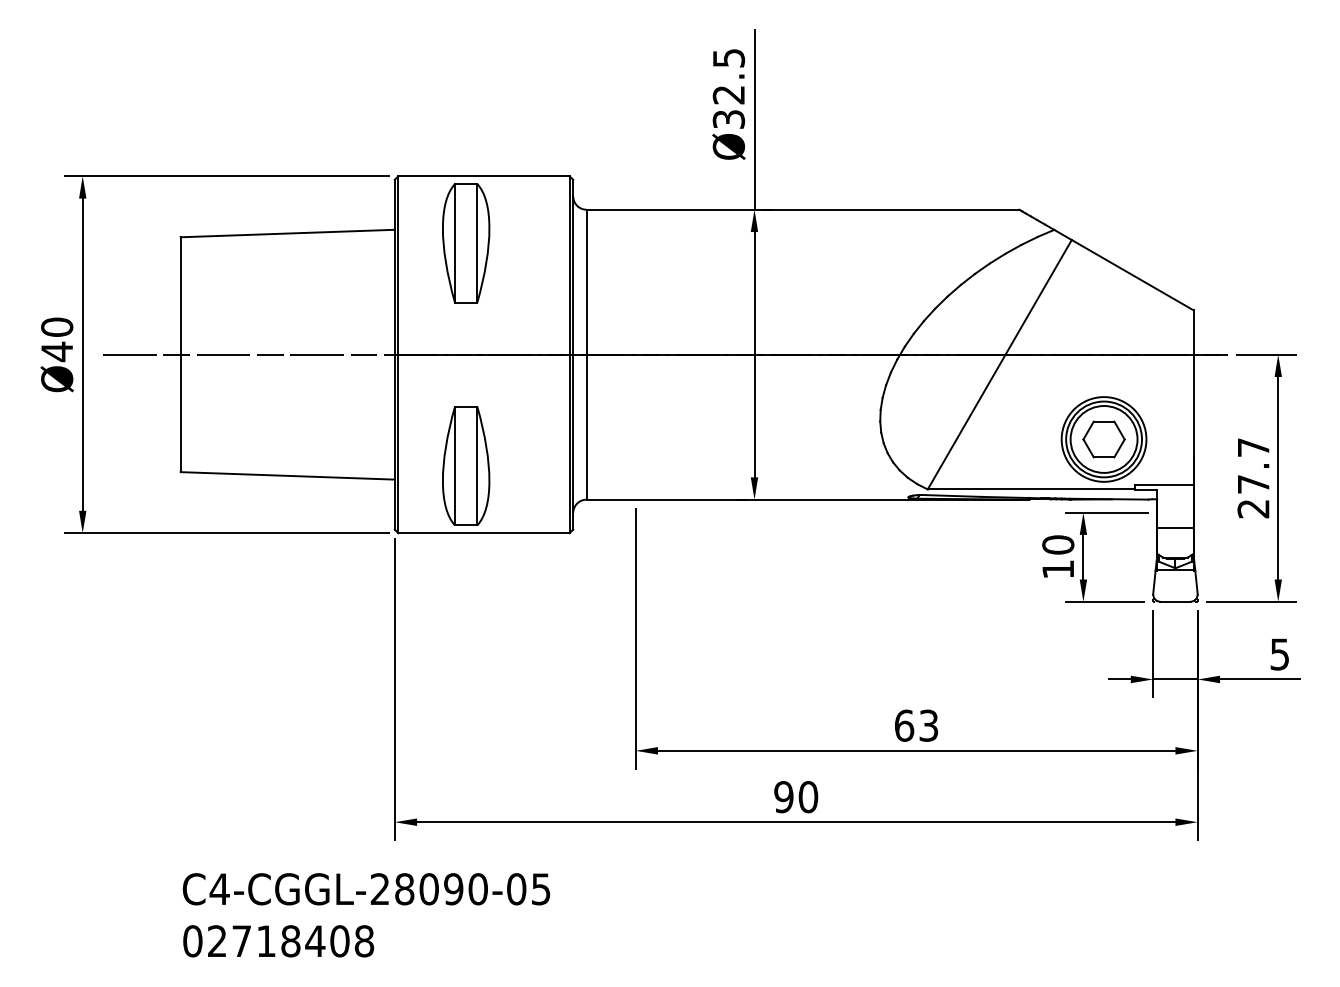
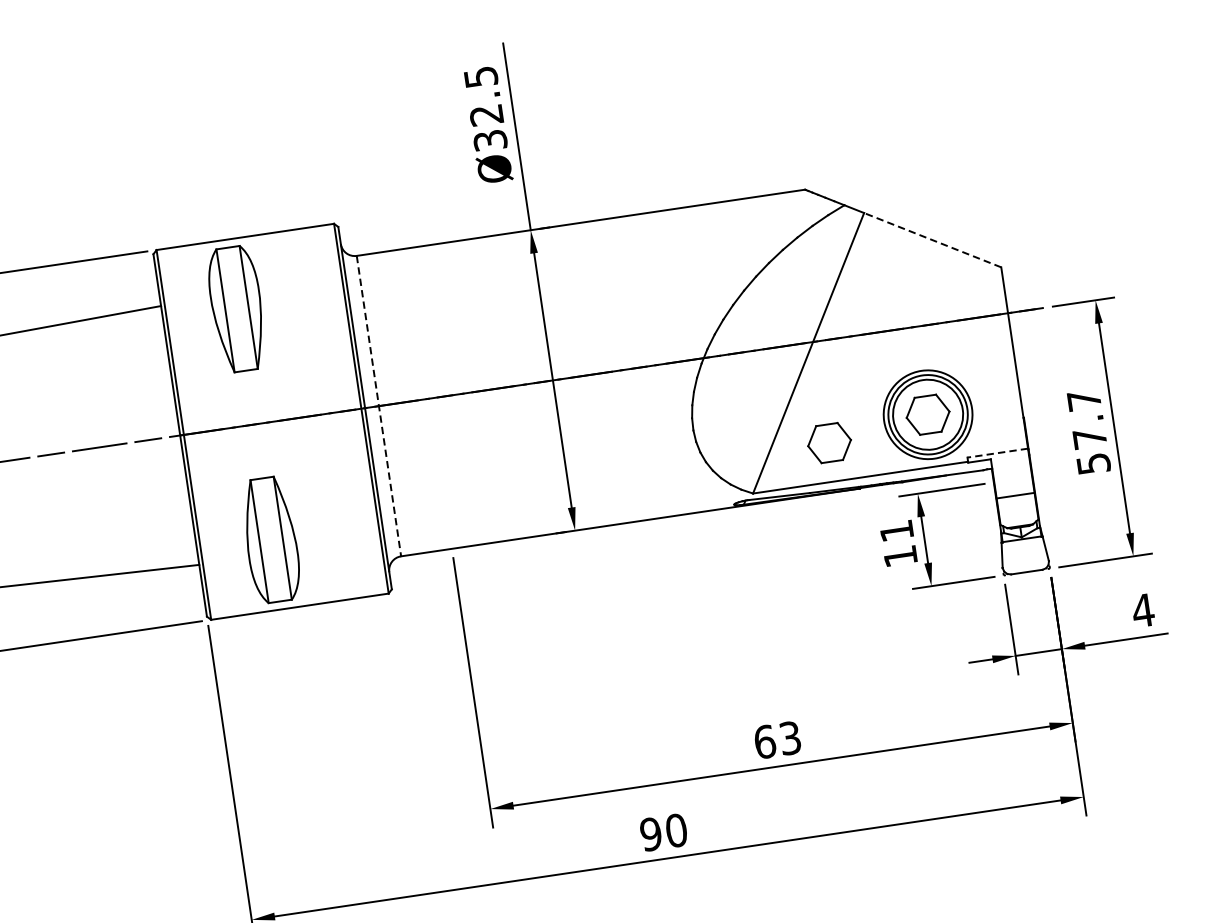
line: (1132, 274) -> (932, 239), solid -> dashed
line: (586, 354) -> (378, 405), solid -> dashed
part: (1006, 452) -> (828, 443), added
line: (1164, 485) -> (997, 453), solid -> dashed
text: (1253, 509) -> (1093, 464), 27.7 -> 57.7
text: (1058, 544) -> (896, 530), 10 -> 11
text: (1279, 654) -> (1142, 610), 5 -> 4

